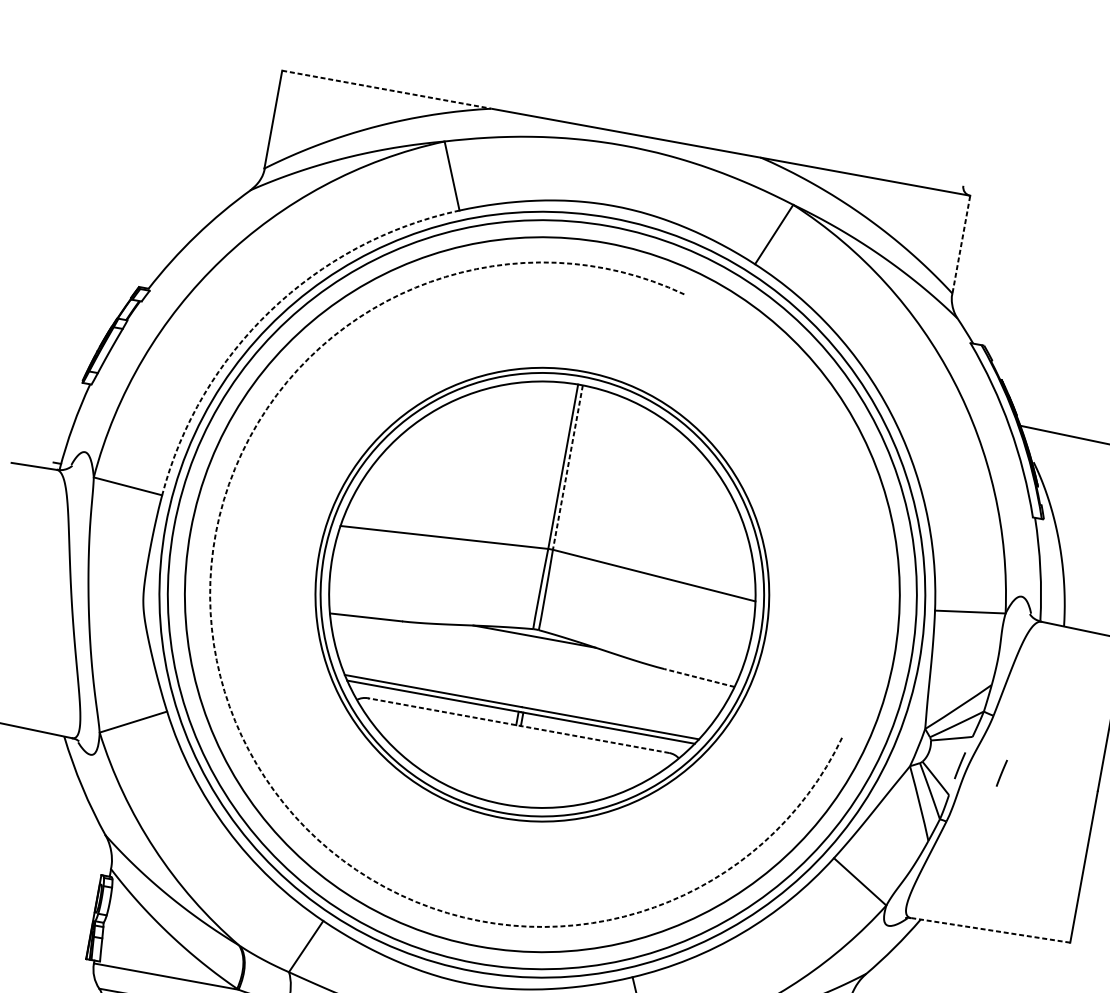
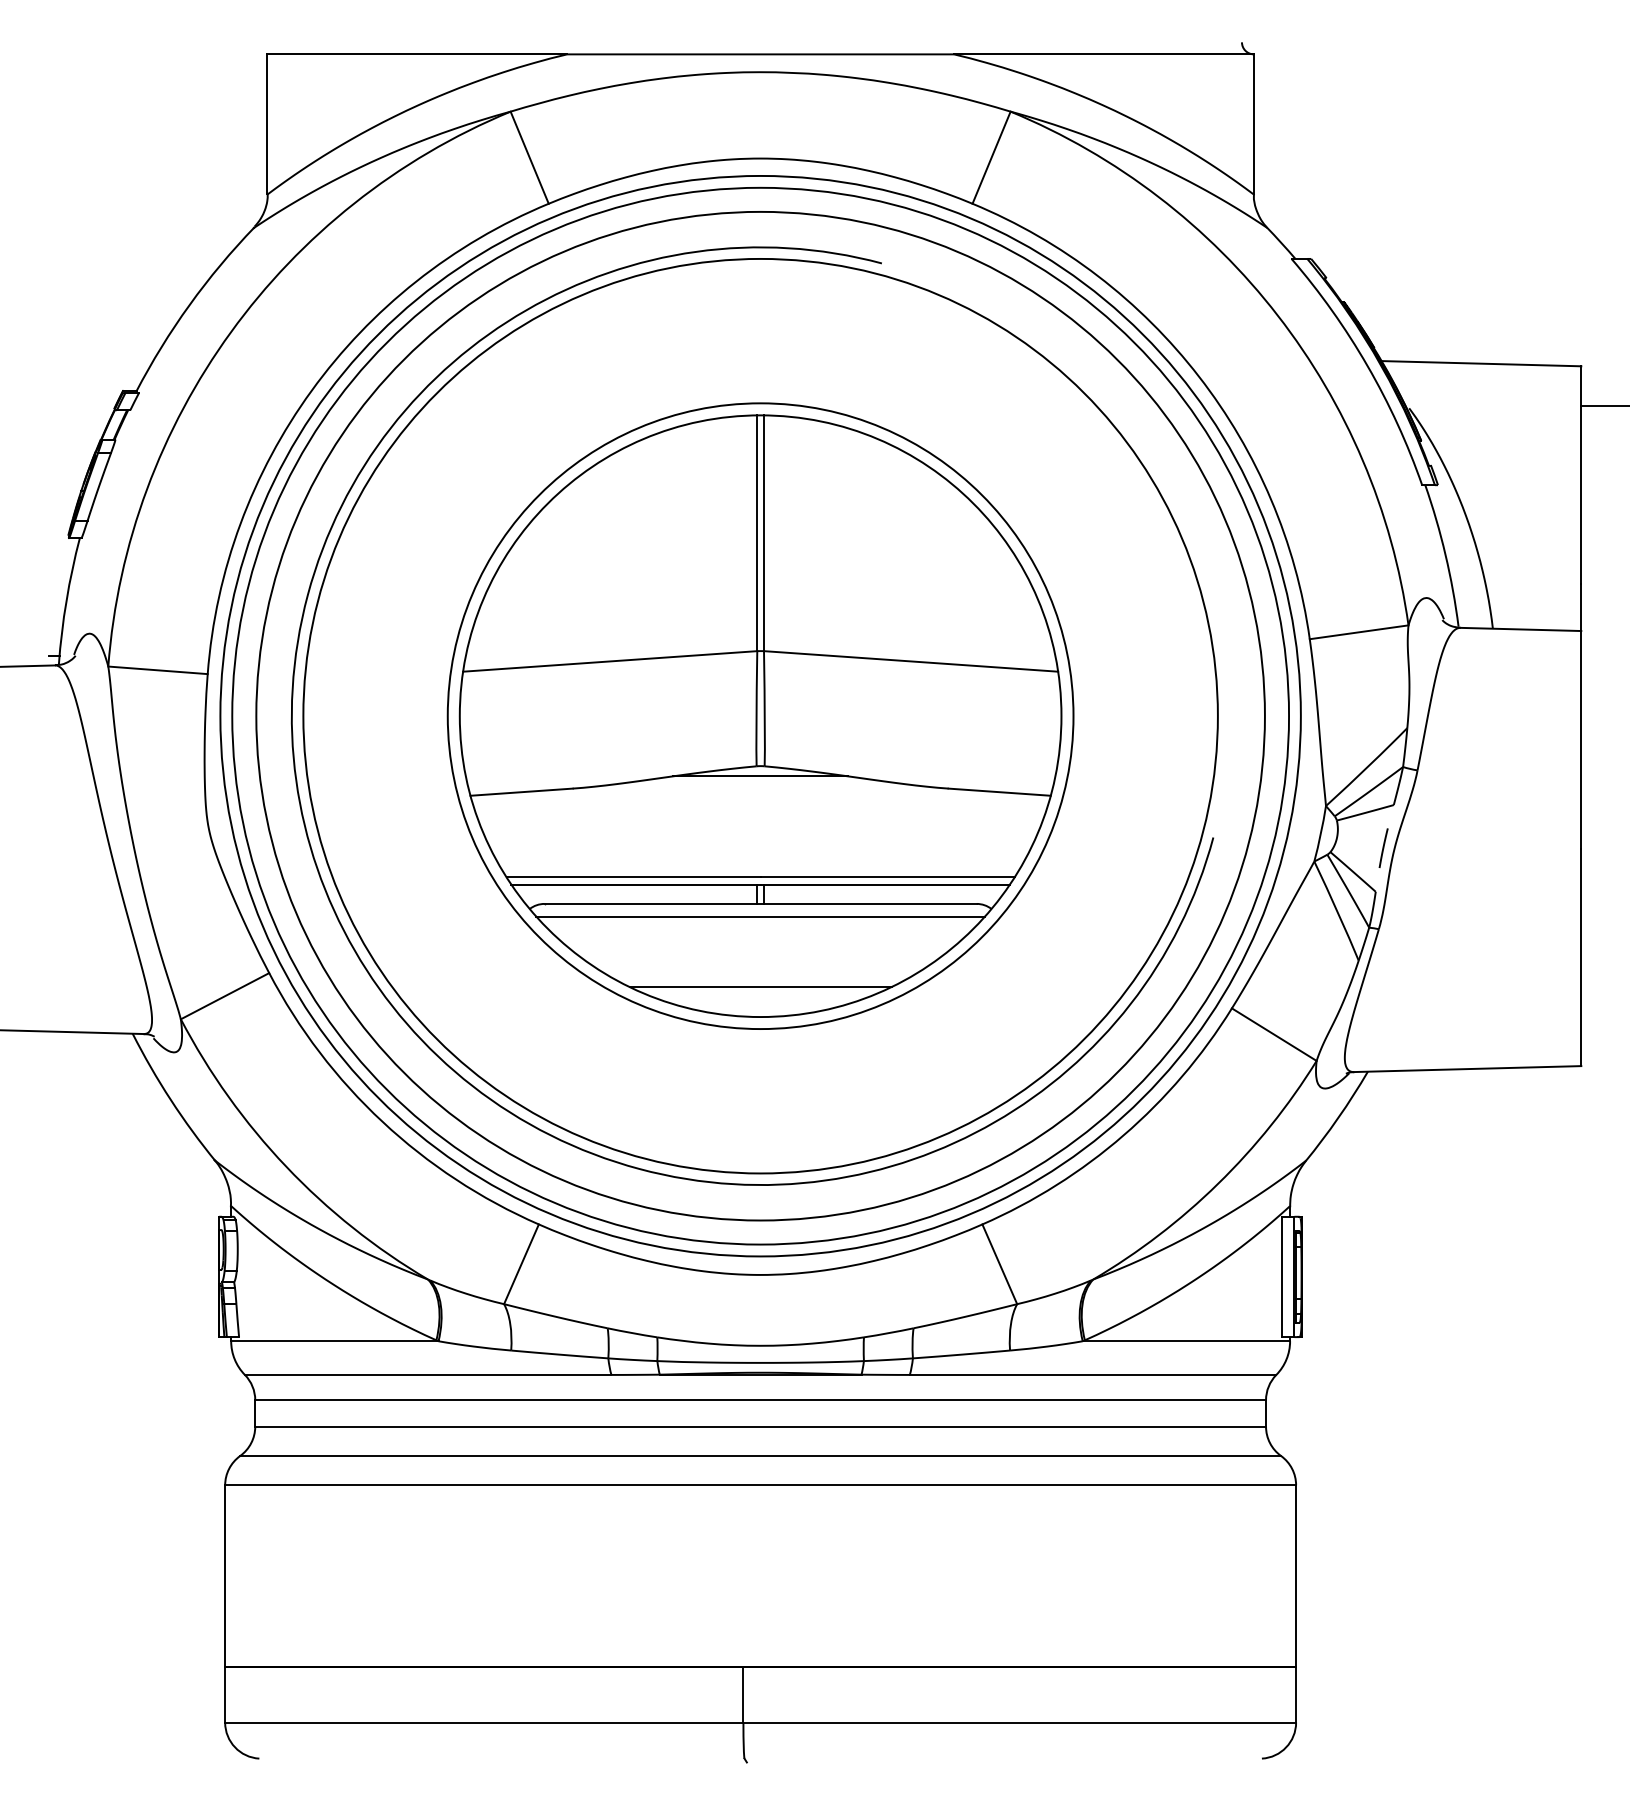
line: (386, 89) -> (417, 54), dashed -> solid
line: (961, 244) -> (1254, 124), dashed -> solid
arc: (270, 310) -> (311, 390), dashed -> solid
line: (568, 467) -> (764, 533), dashed -> solid
circle: (542, 594) -> (760, 715), size x1.43
line: (699, 678) -> (999, 792), dashed -> solid
arc: (229, 706) -> (354, 950), dashed -> solid
line: (518, 725) -> (760, 903), dashed -> solid
line: (516, 734) -> (760, 916), added
line: (1001, 772) -> (1443, 847), removed
line: (507, 783) -> (760, 987), added
line: (990, 930) -> (1467, 1069), dashed -> solid

